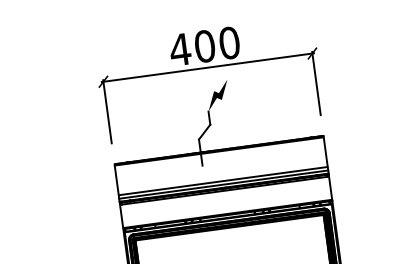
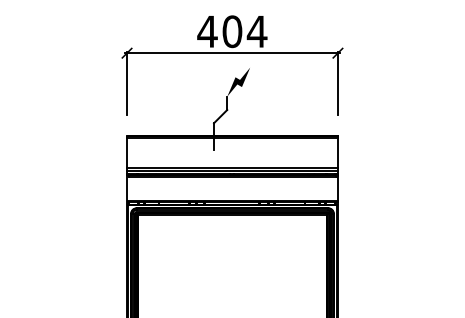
text: (228, 42) -> (256, 31), 400 -> 404

